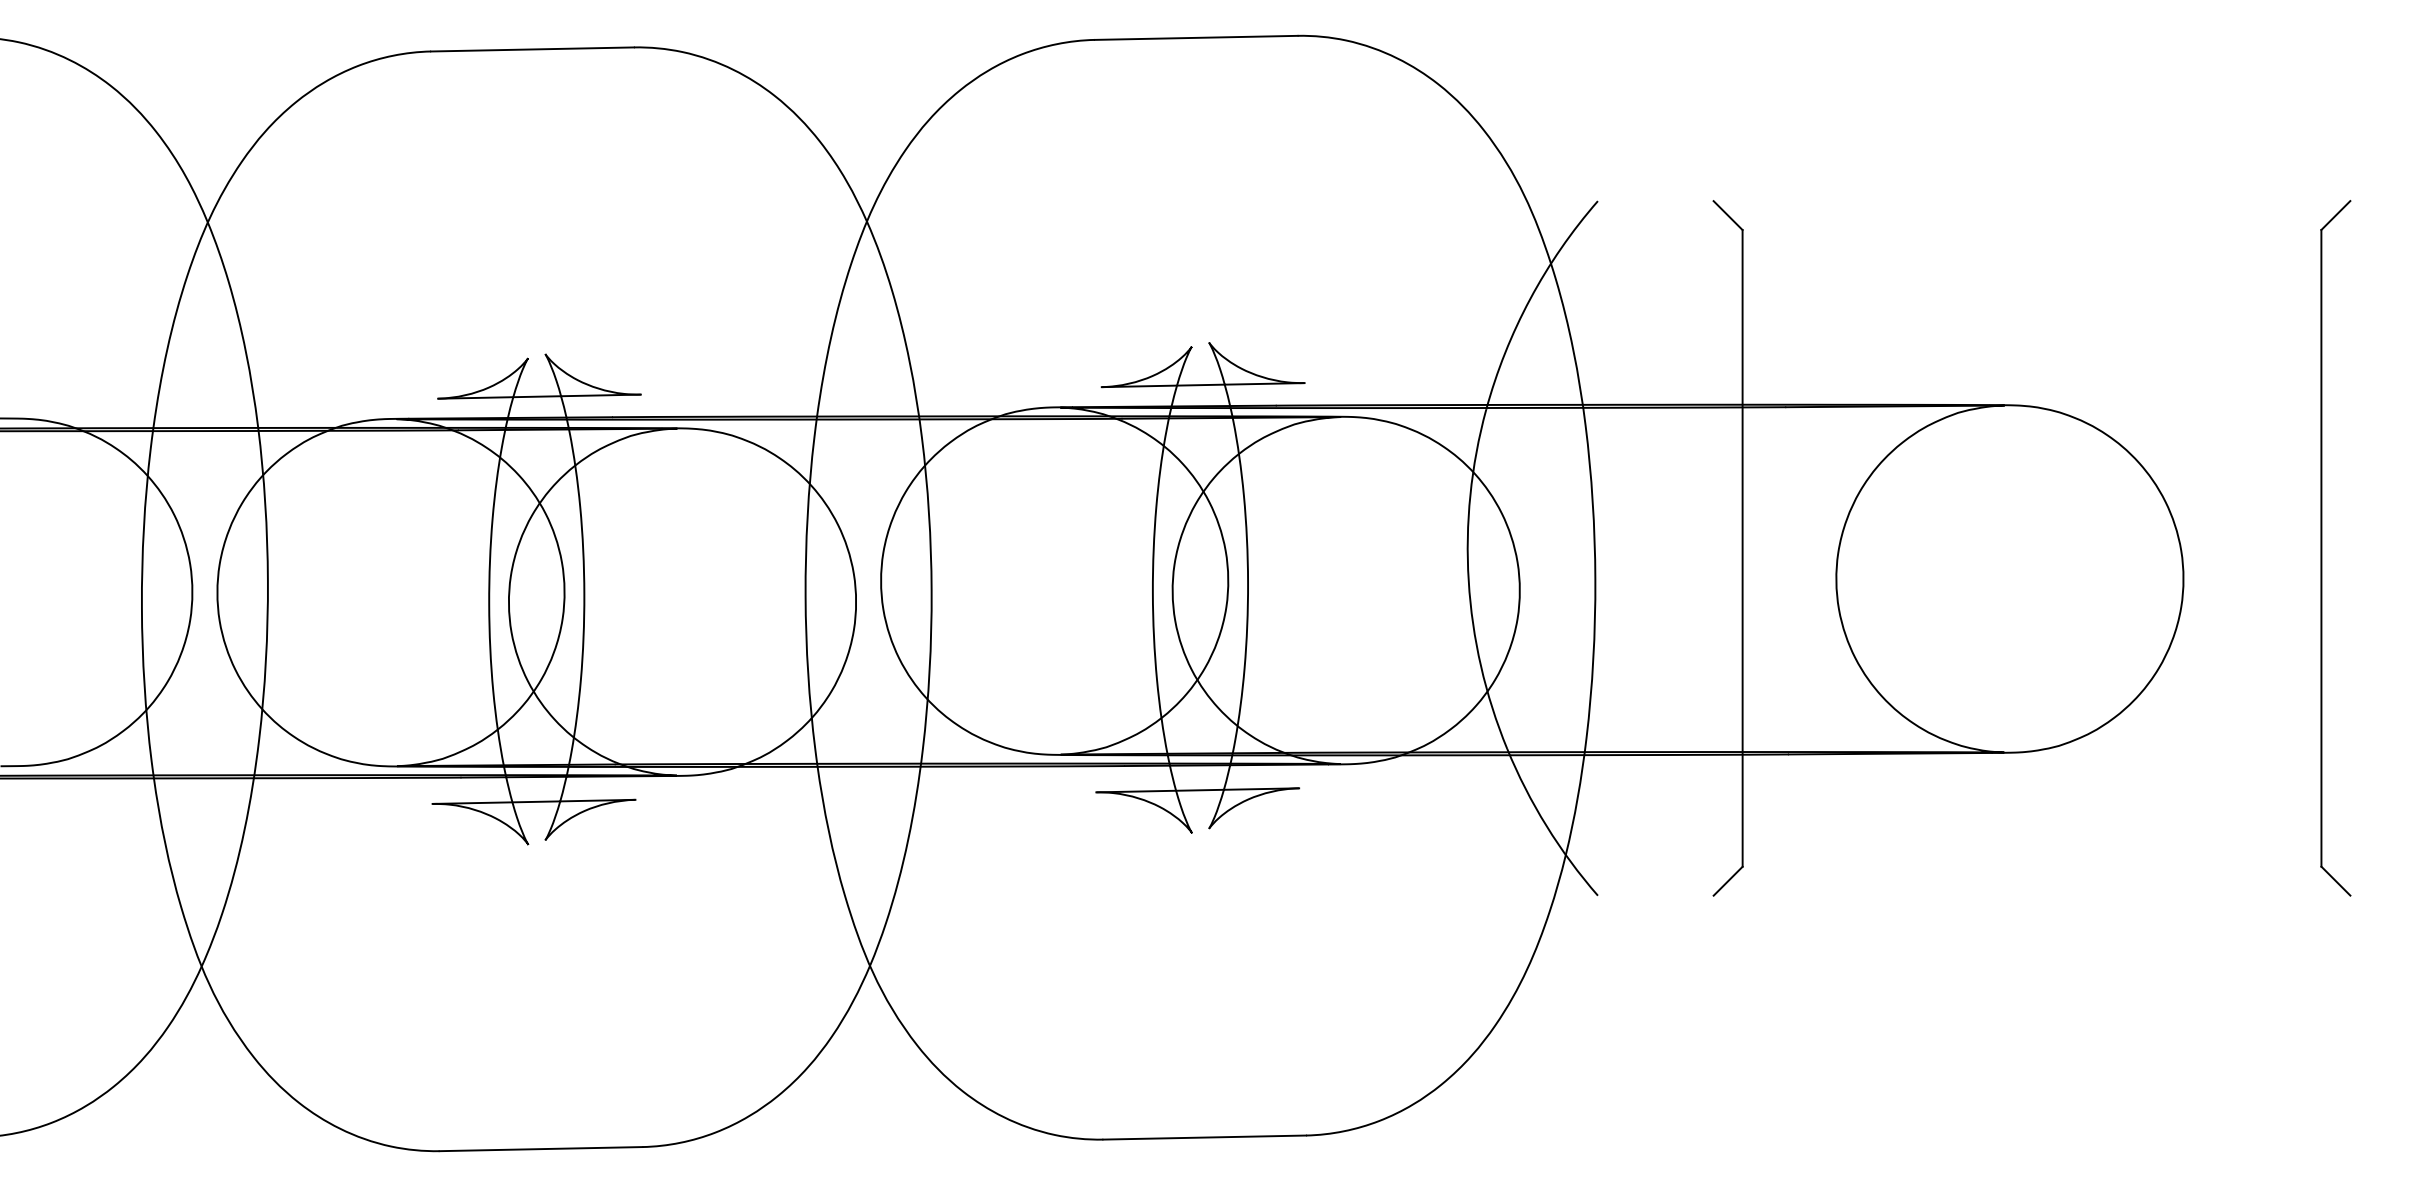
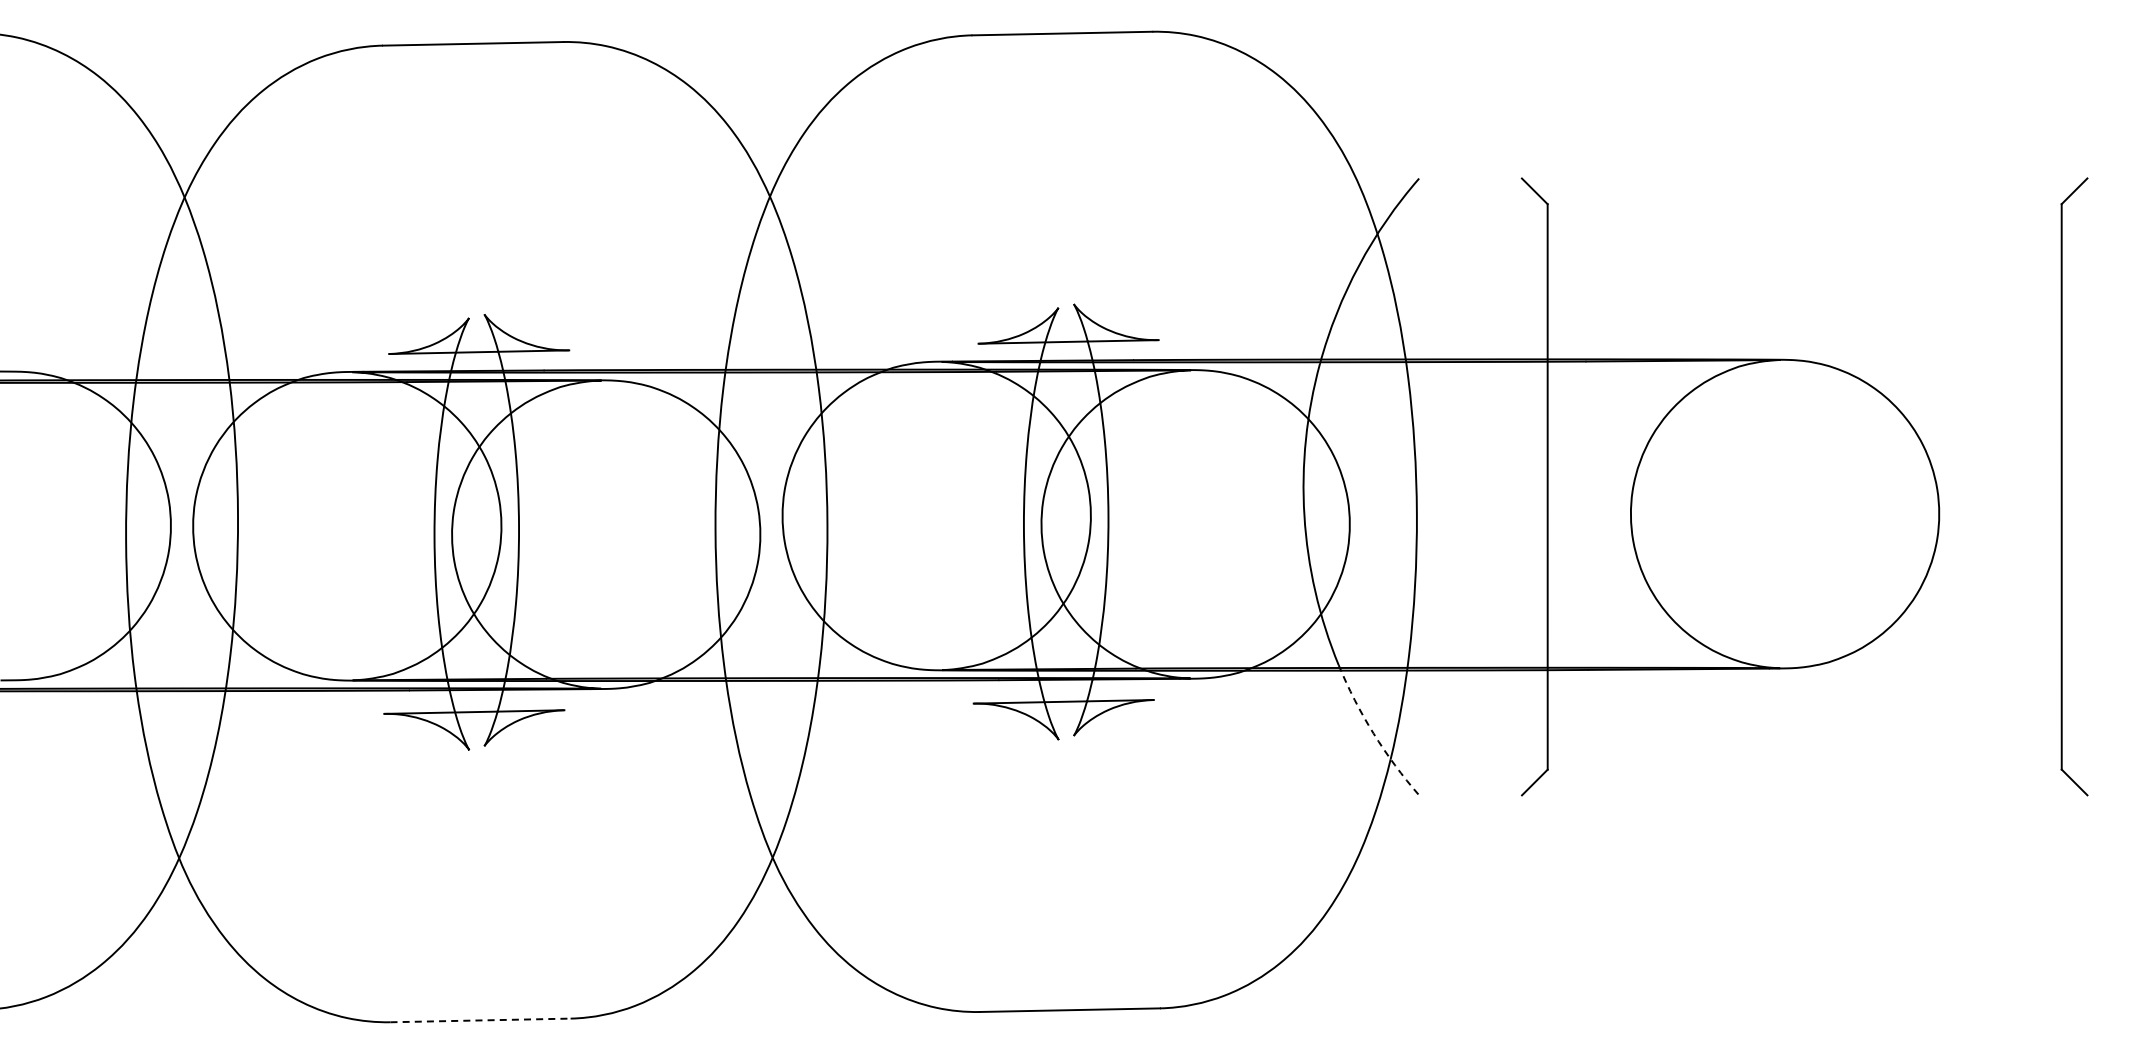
arc: (1546, 826) -> (1373, 733), solid -> dashed
line: (542, 1149) -> (481, 1020), solid -> dashed

